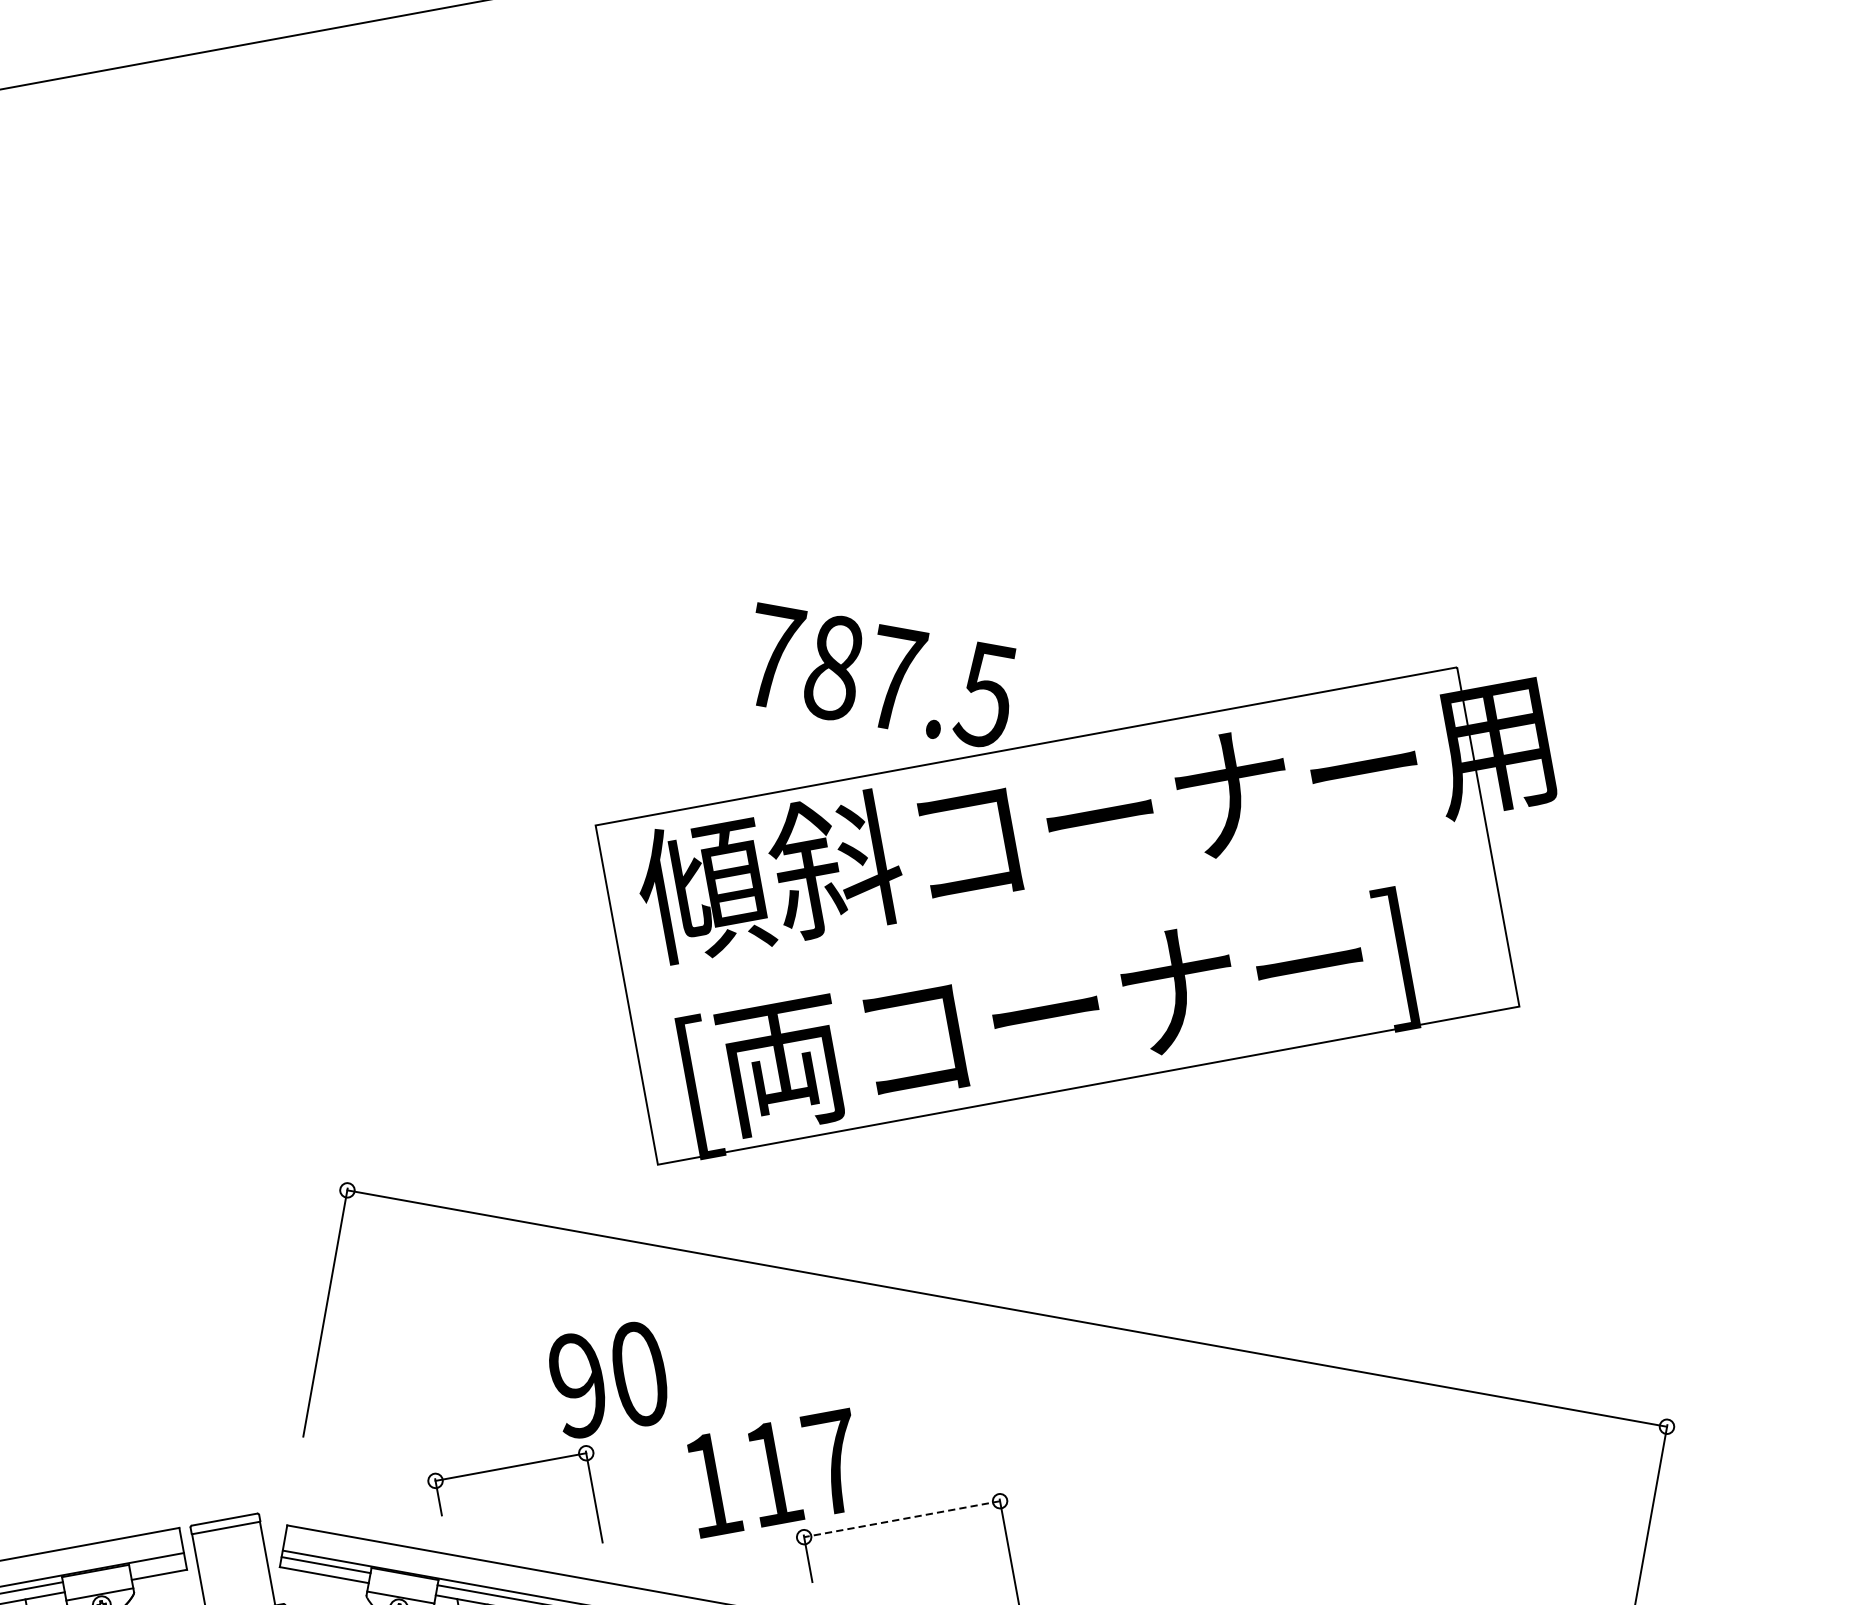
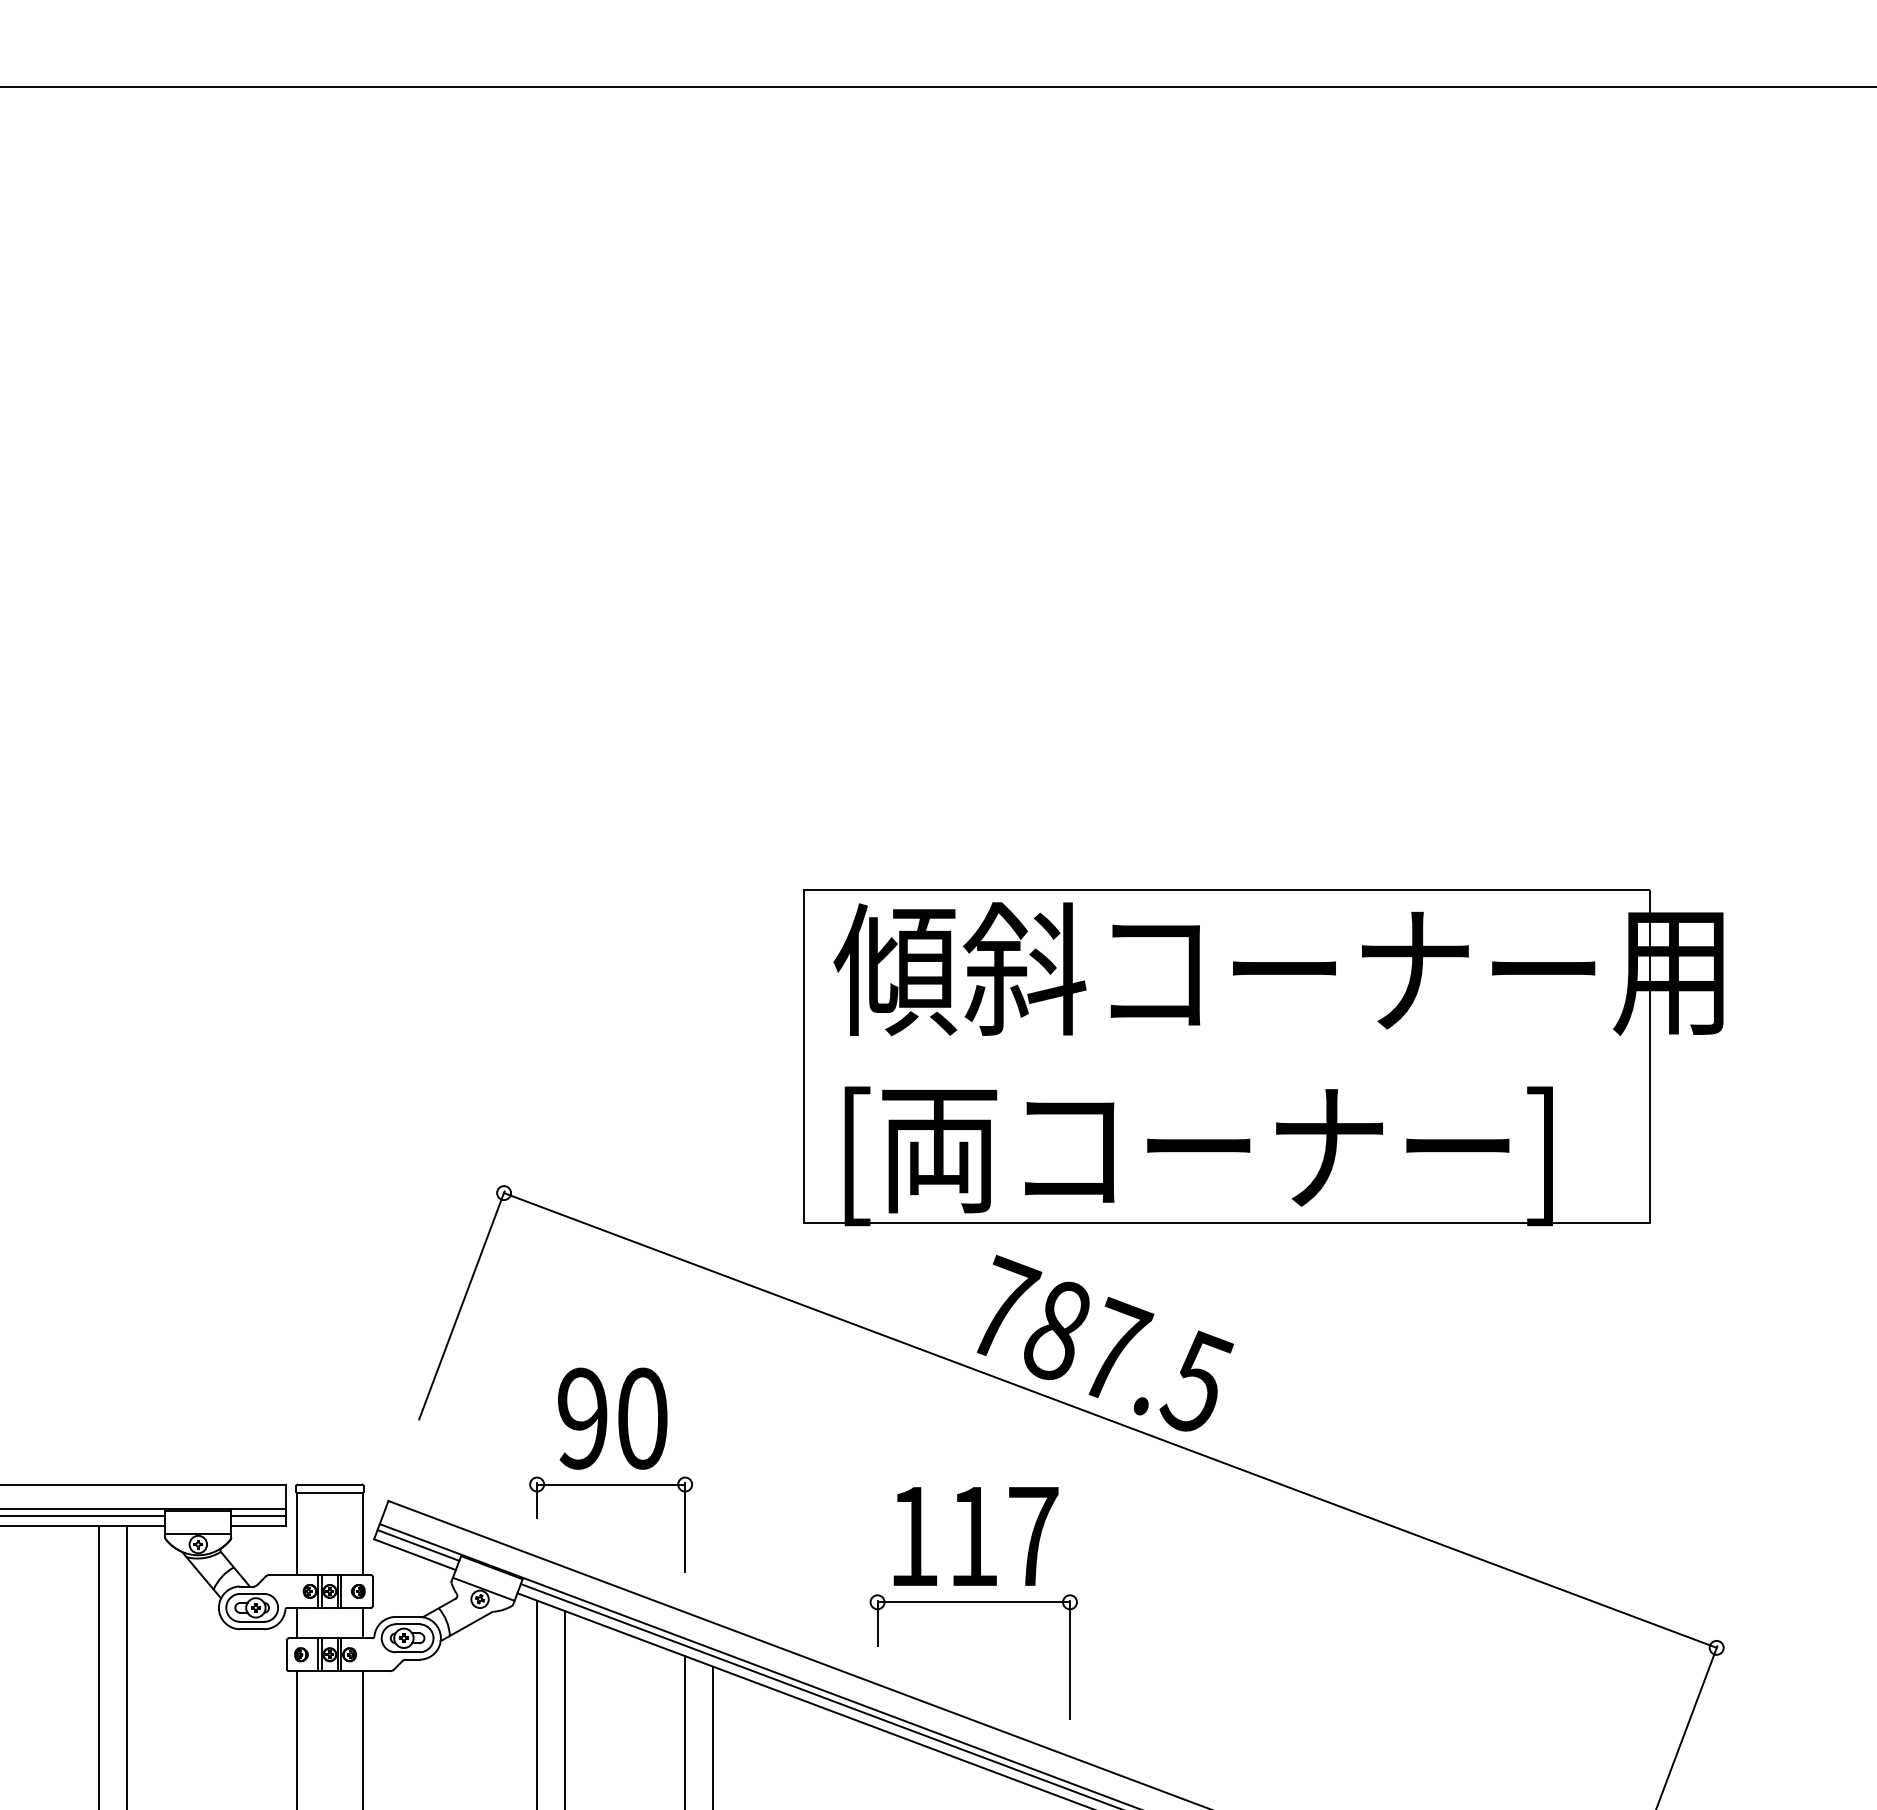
text: (884, 671) -> (1104, 1342), moved
text: (608, 1379) -> (612, 1418), moved
text: (774, 1473) -> (975, 1536), moved
line: (901, 1519) -> (973, 1602), dashed -> solid
line: (157, 1564) -> (258, 1515), added

